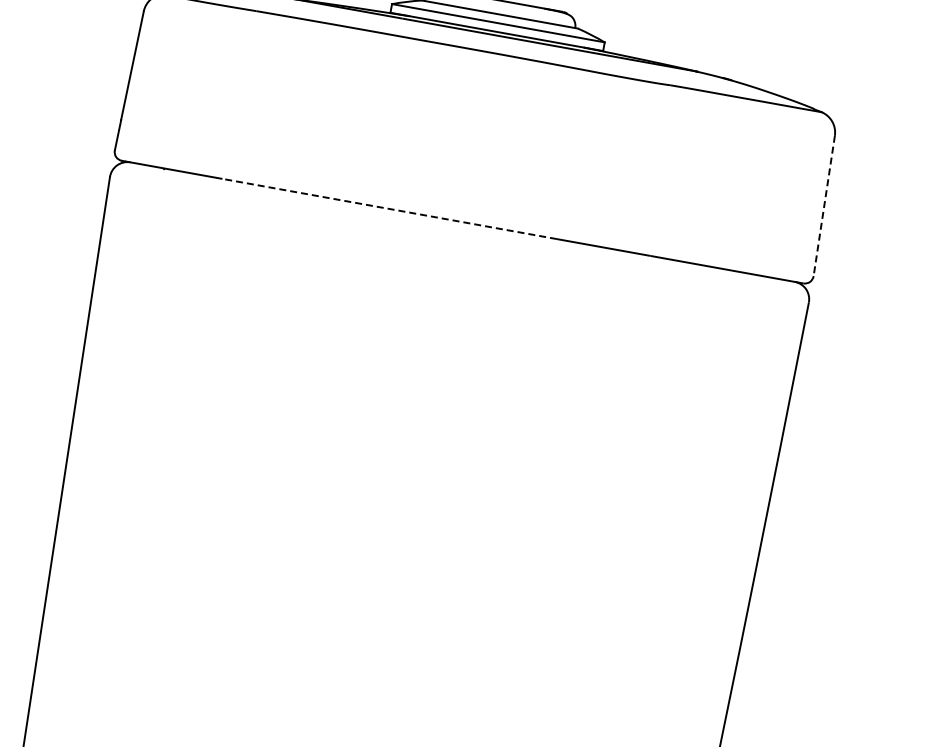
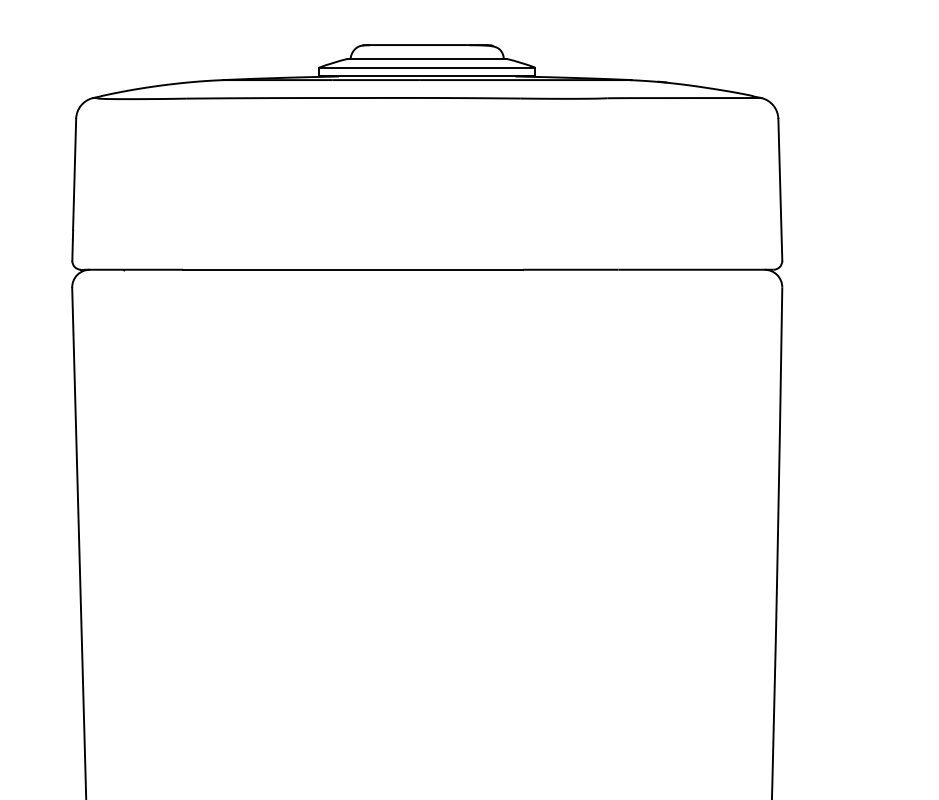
line: (824, 205) -> (780, 189), dashed -> solid
line: (390, 208) -> (353, 269), dashed -> solid

